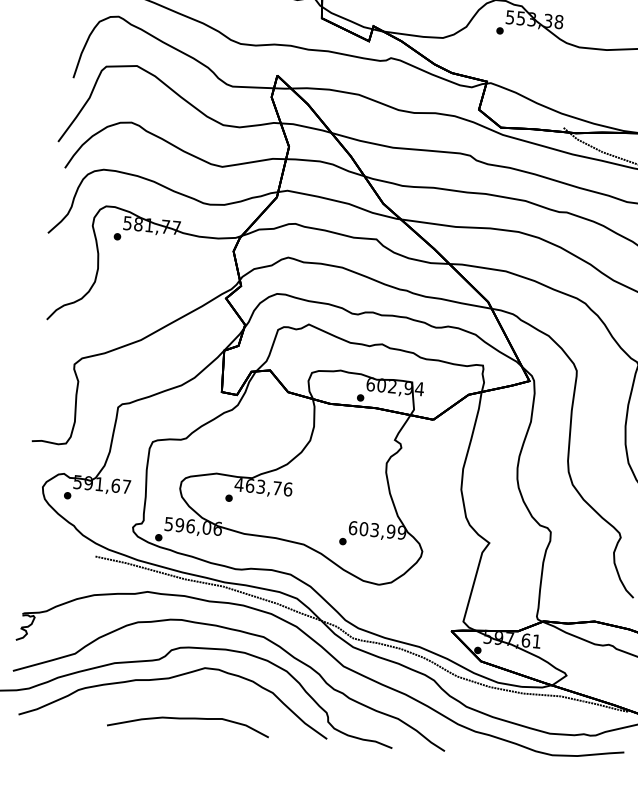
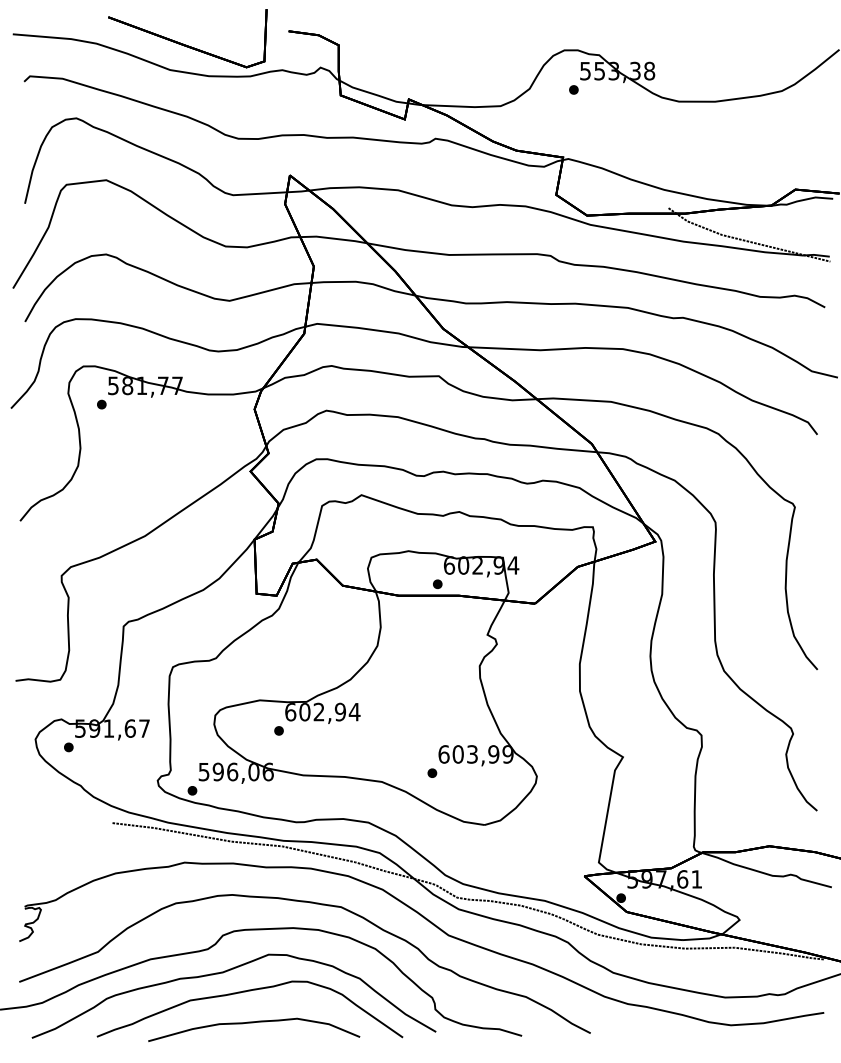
text: (263, 486) -> (322, 711), 463,76 -> 602,94
curve: (184, 695) -> (245, 992), added

